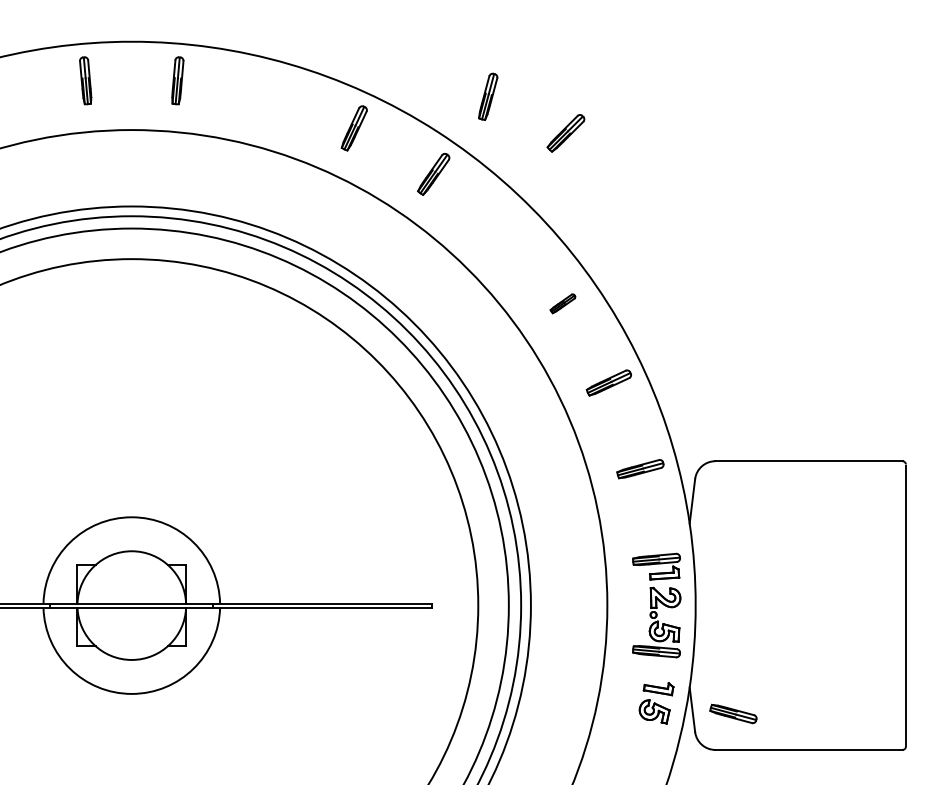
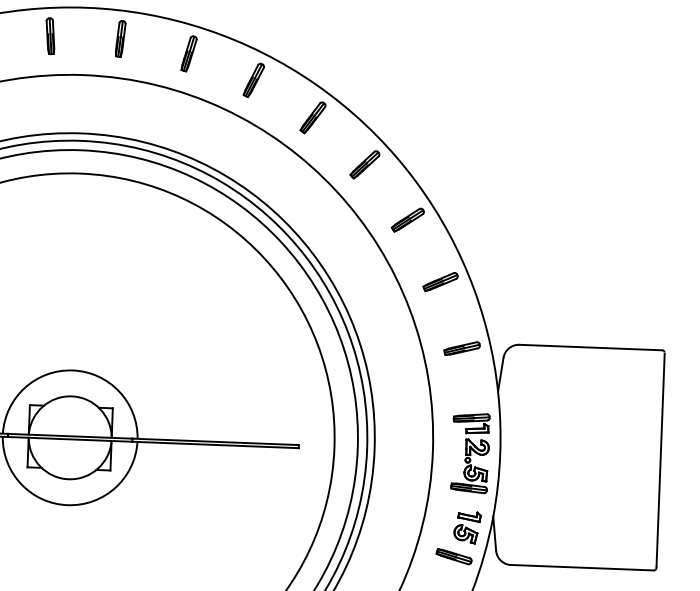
part: (488, 96) -> (189, 53), moved
part: (565, 133) -> (364, 164), moved
part: (562, 303) -> (407, 220), size x1.67
part: (733, 713) -> (454, 556), moved

